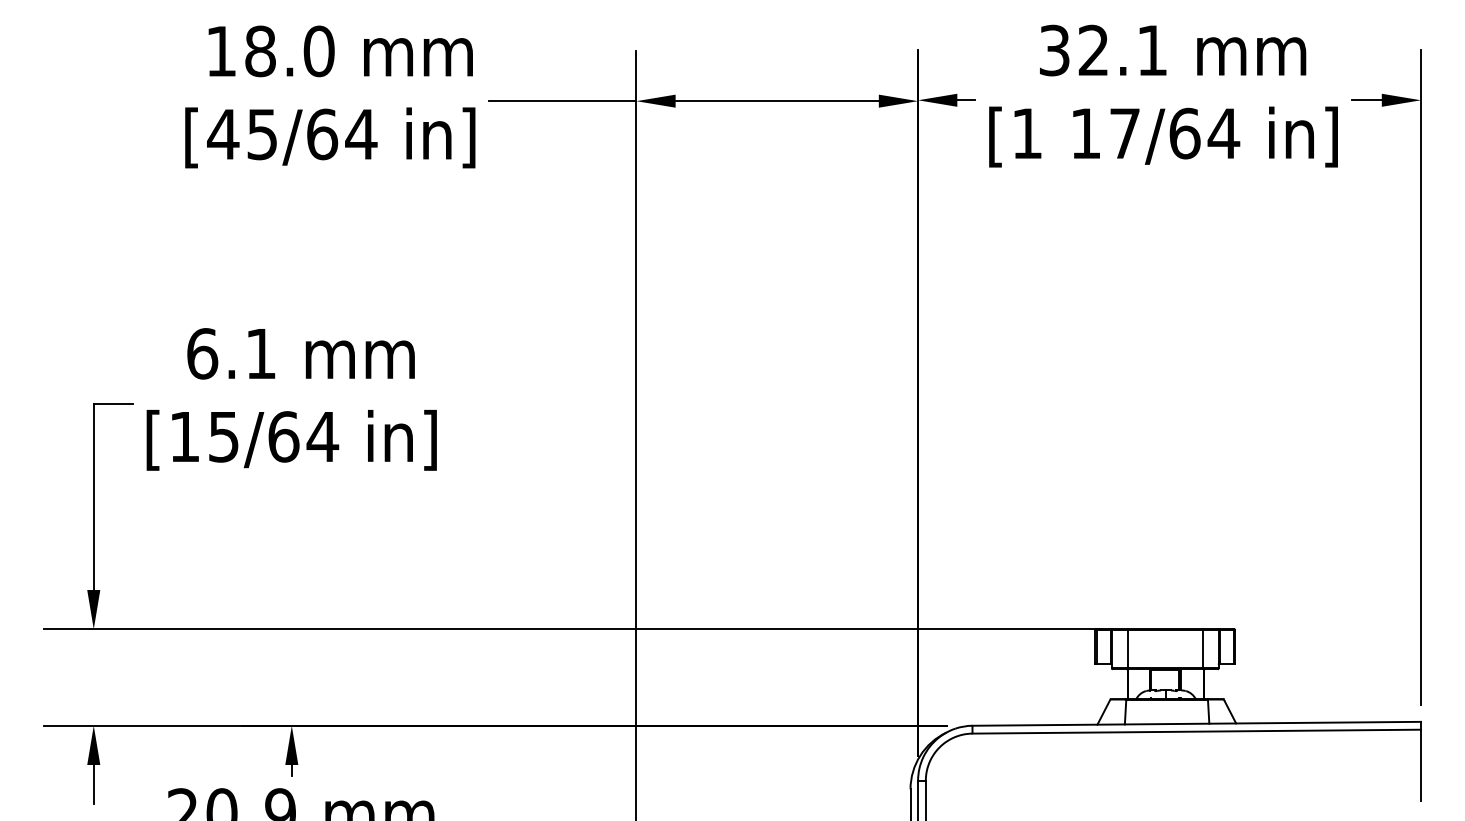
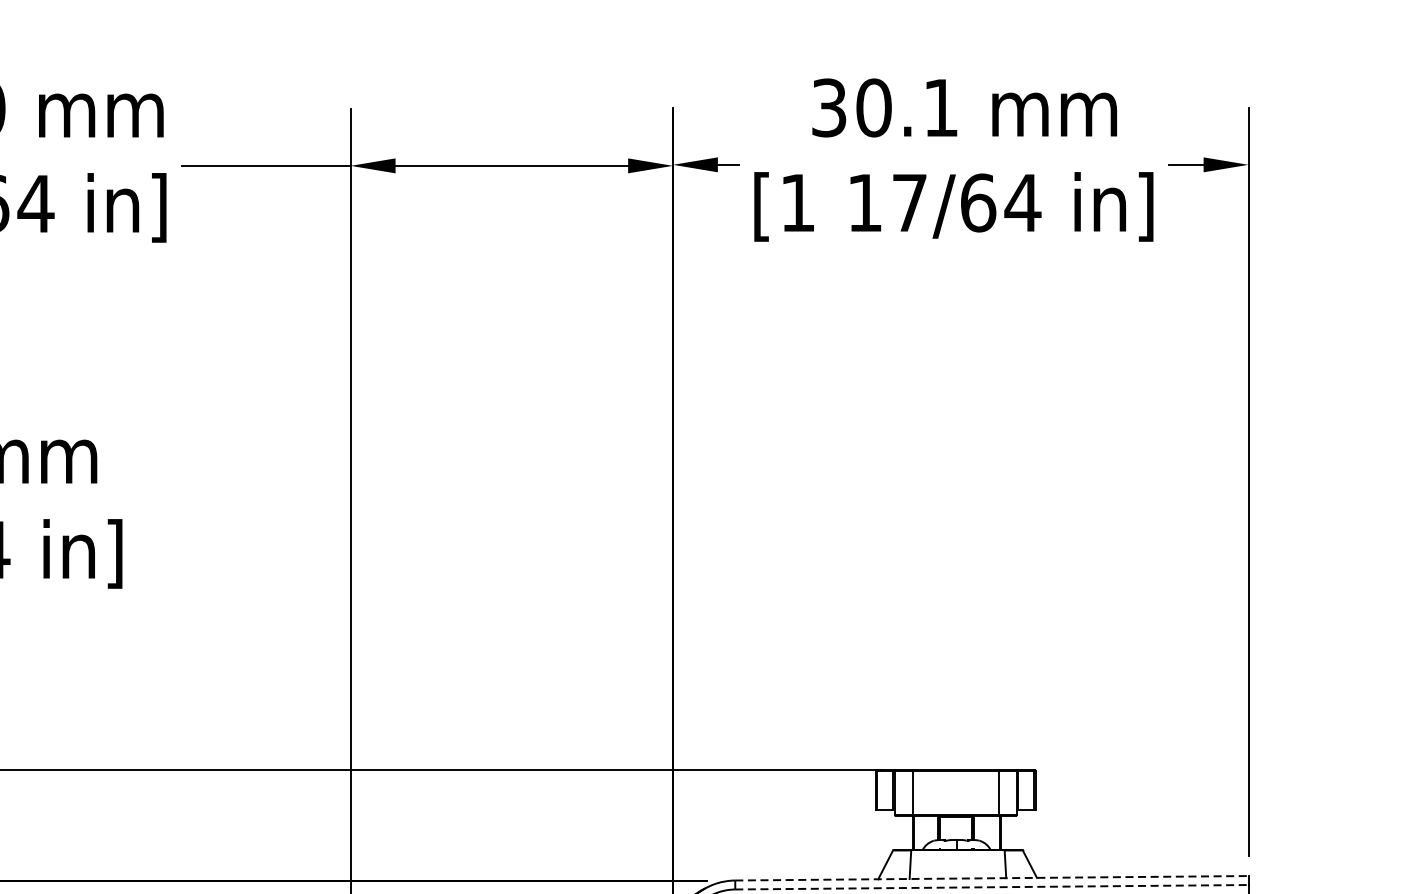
text: (1093, 50) -> (873, 107), 32.1 -> 30.1
line: (1197, 723) -> (992, 877), solid -> dashed
line: (1197, 731) -> (992, 887), solid -> dashed

